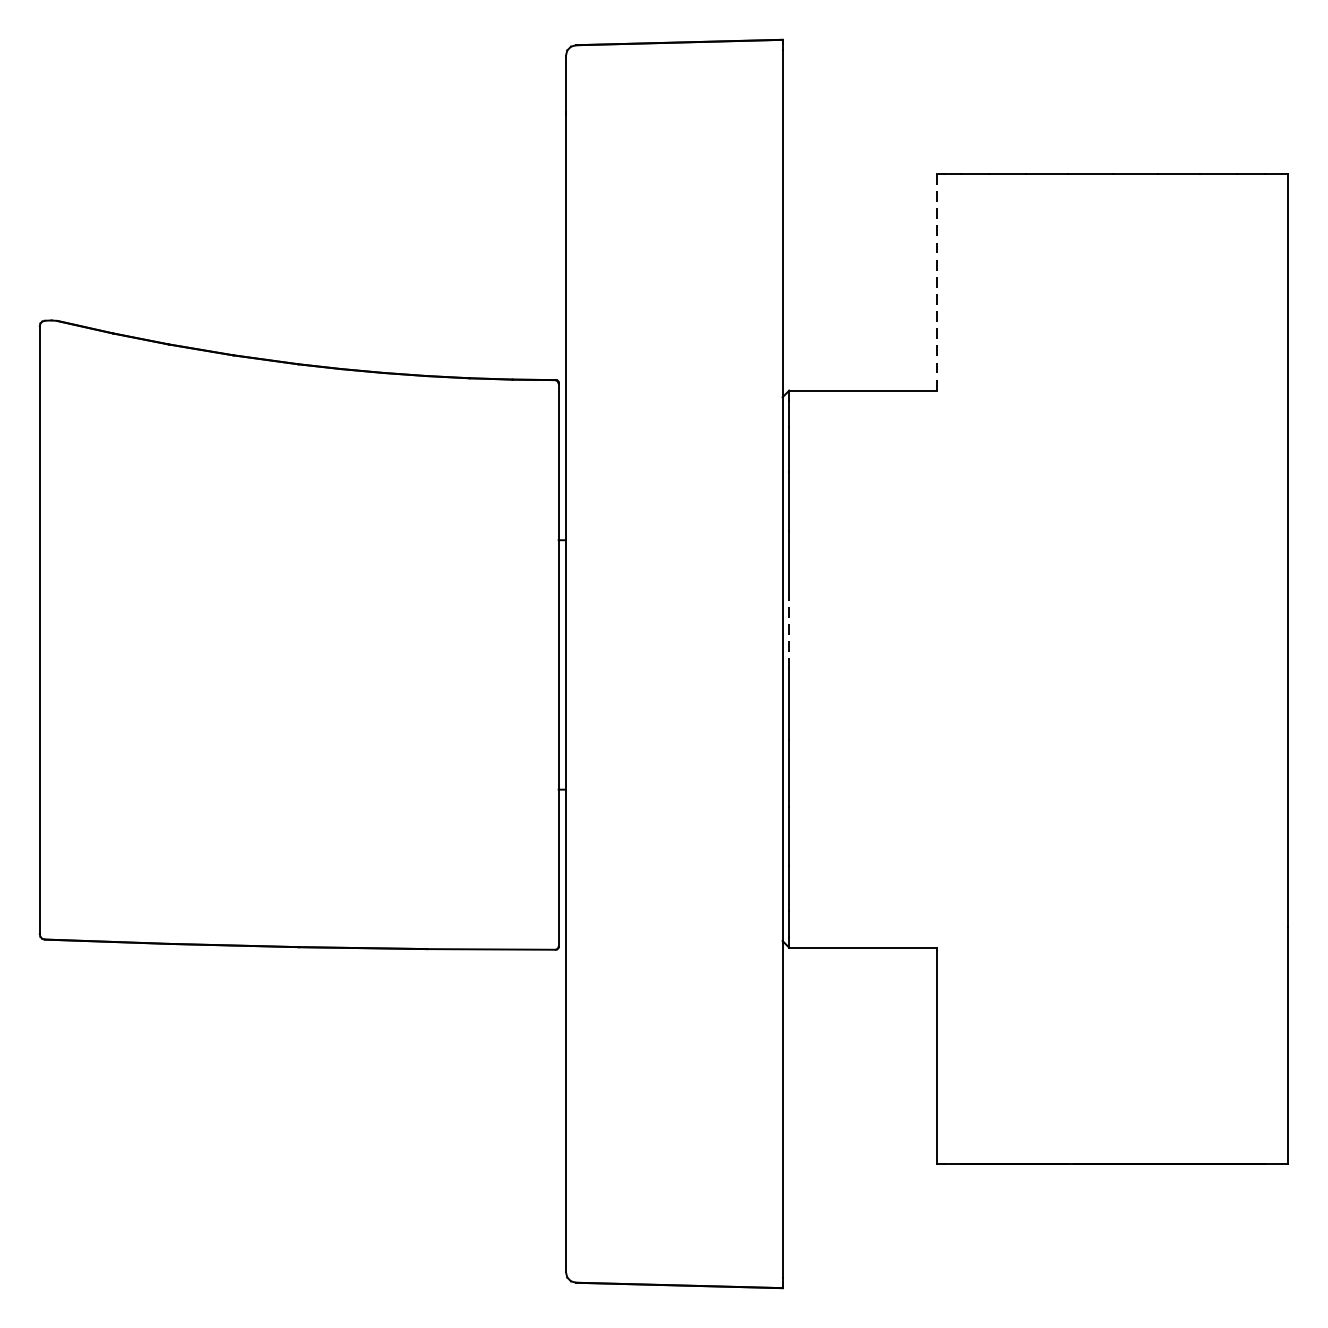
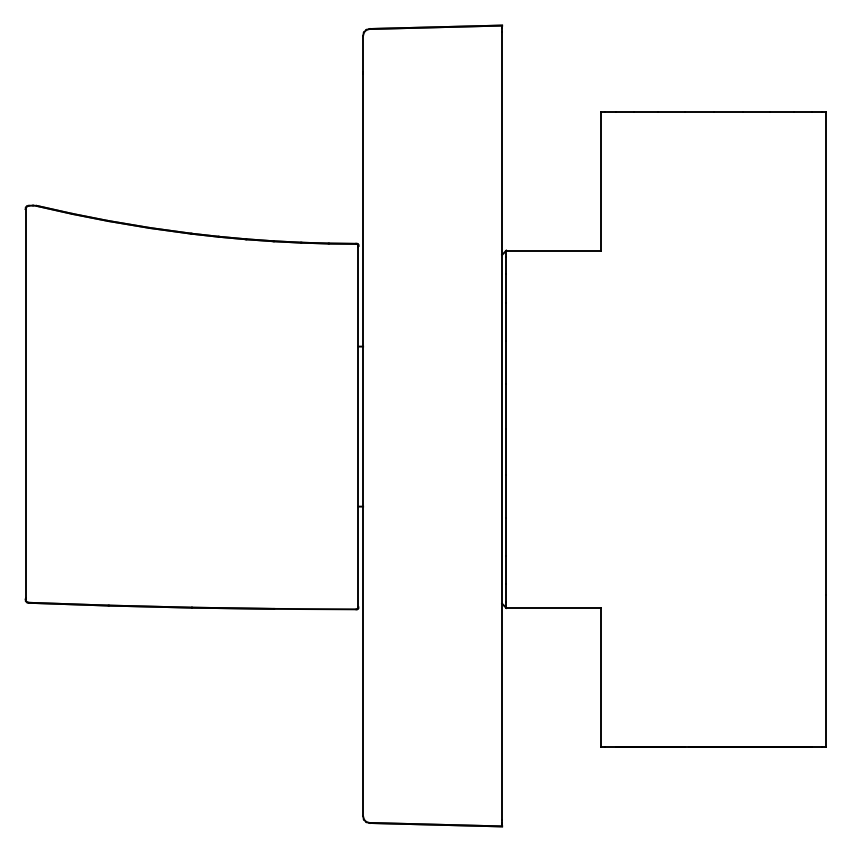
line: (937, 281) -> (601, 180), dashed -> solid
line: (789, 633) -> (506, 406), dashed -> solid

